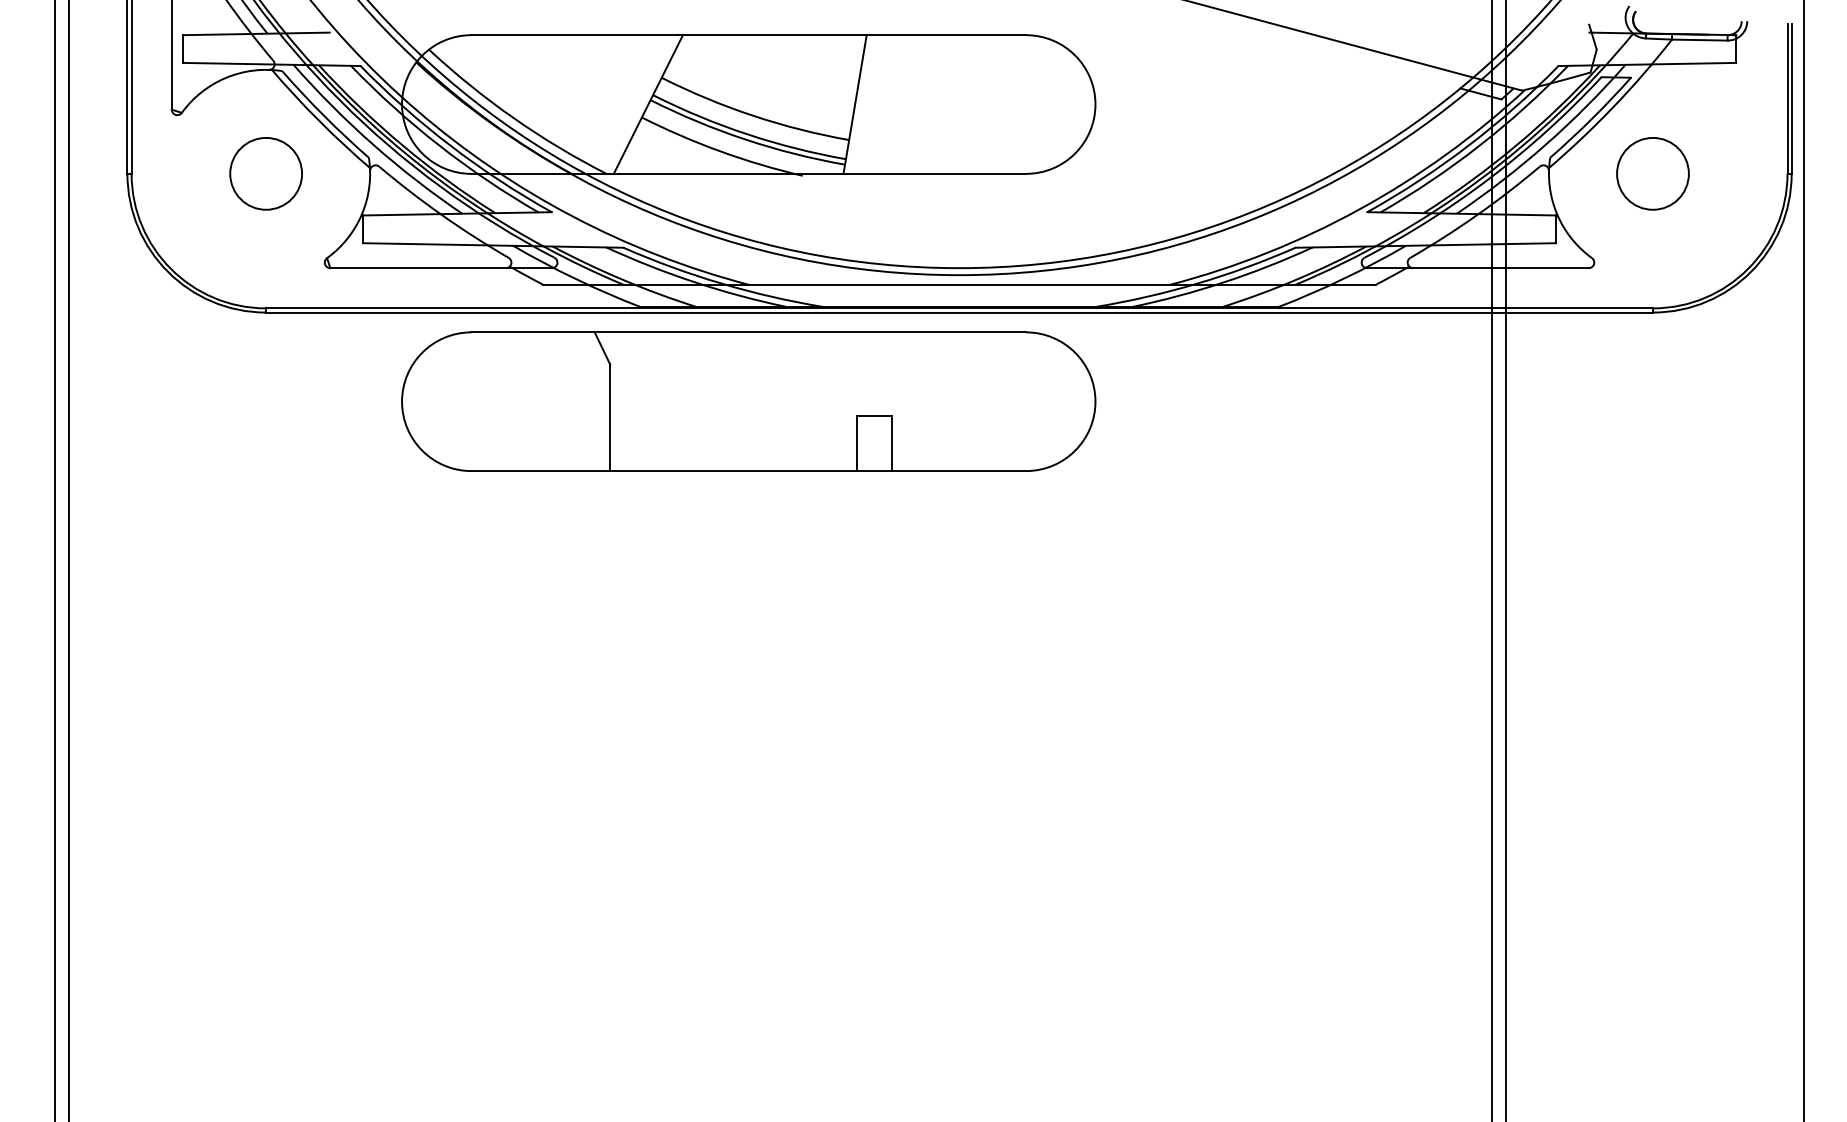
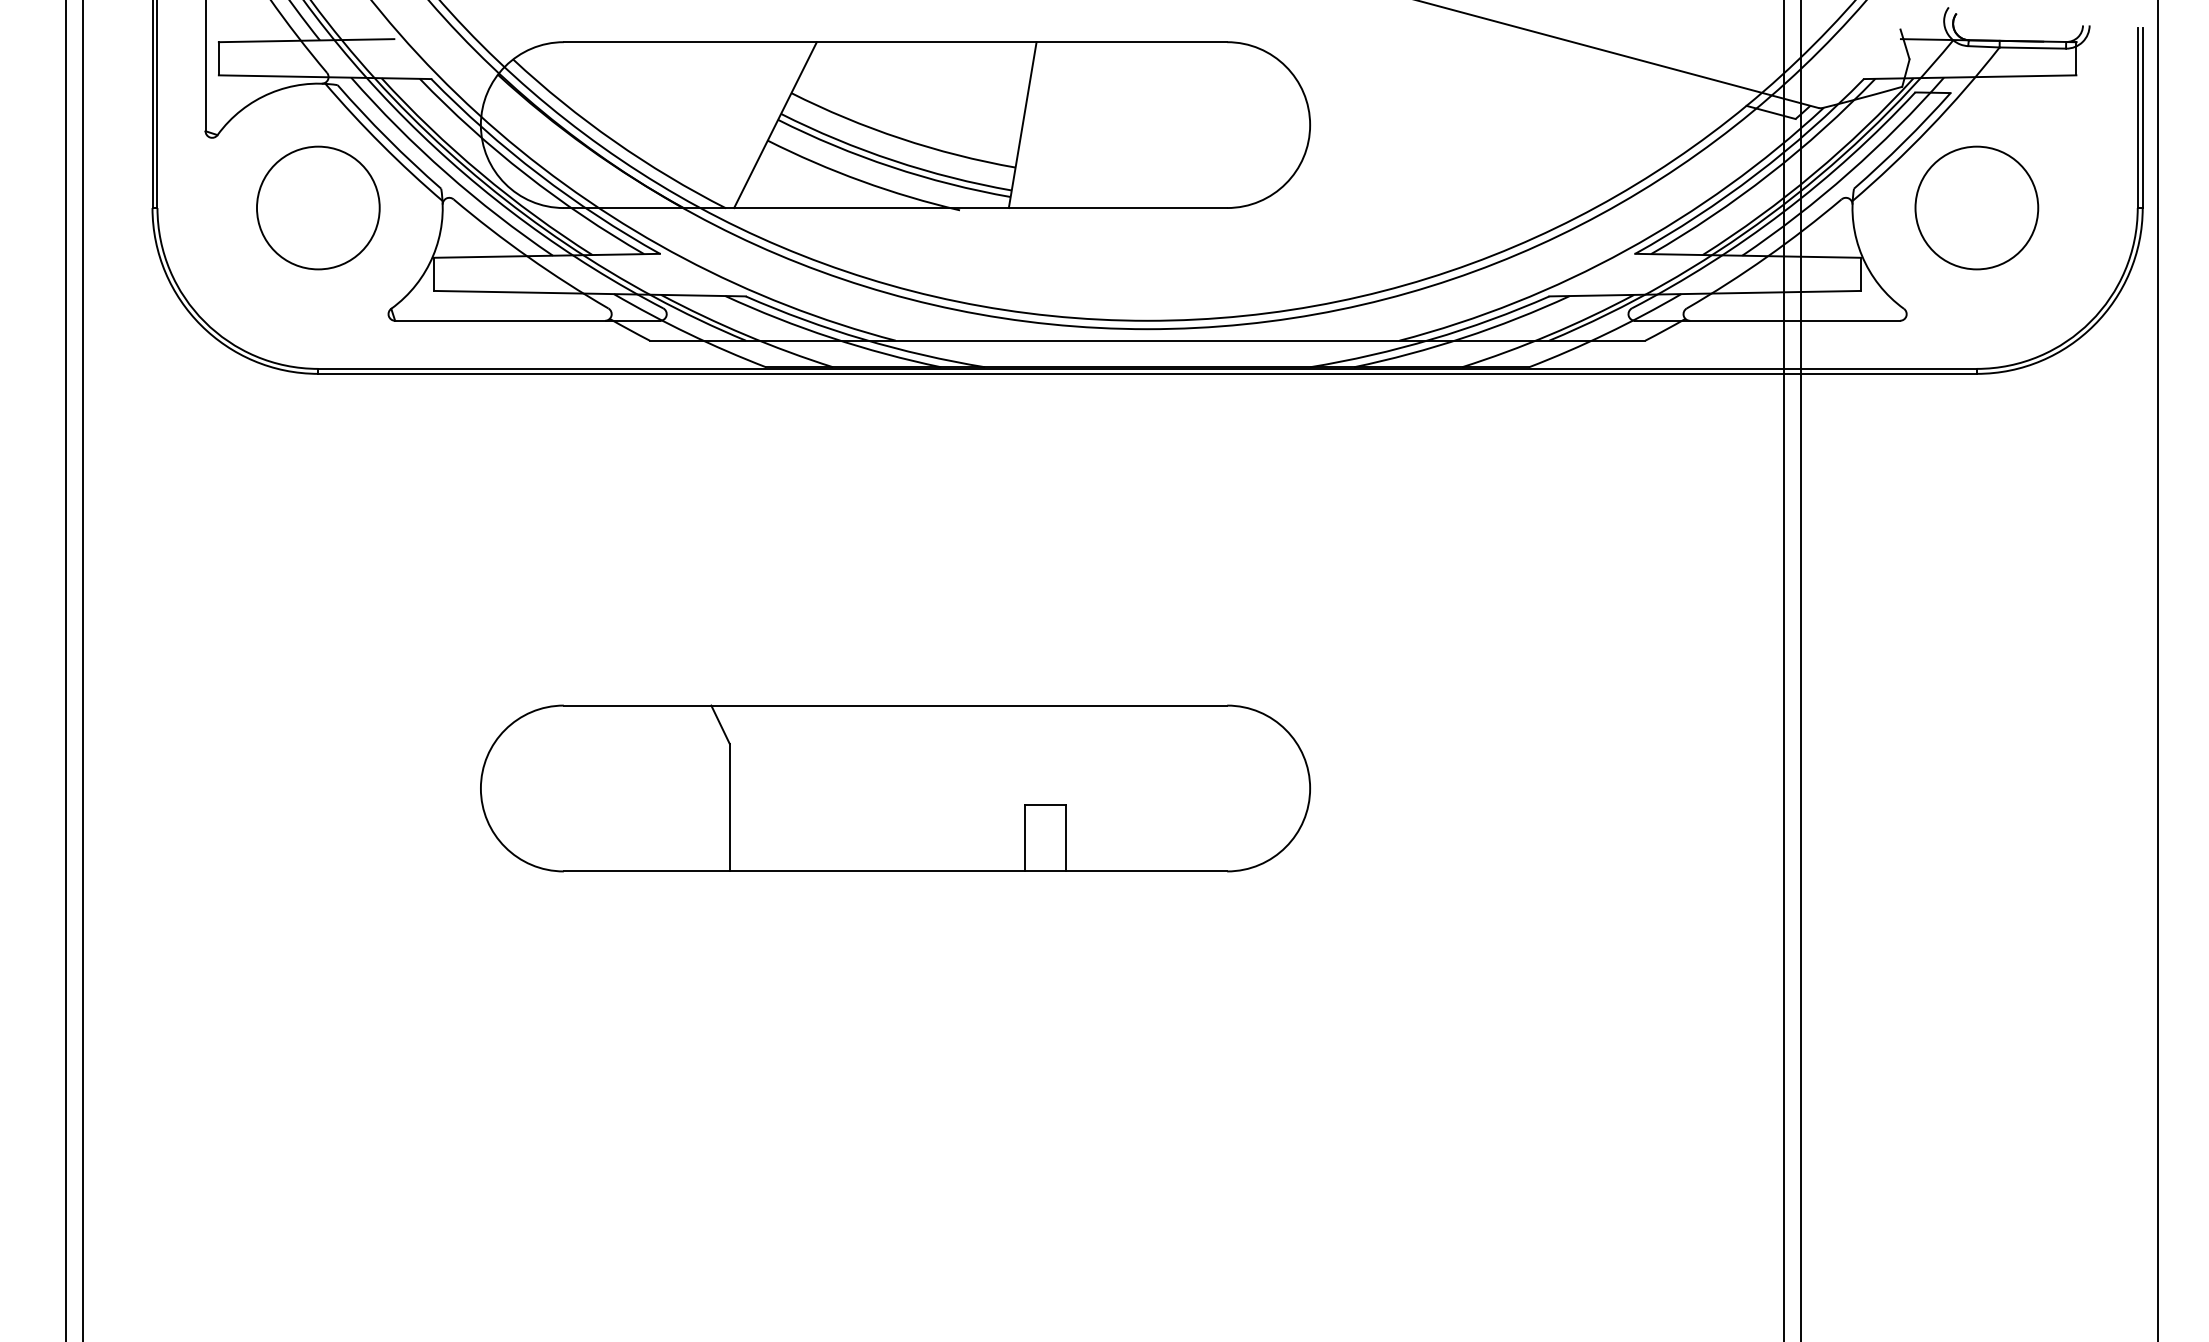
circle: (266, 173) -> (318, 207), size x1.43
circle: (1652, 173) -> (1976, 207), size x1.43
part: (748, 401) -> (895, 788), moved

